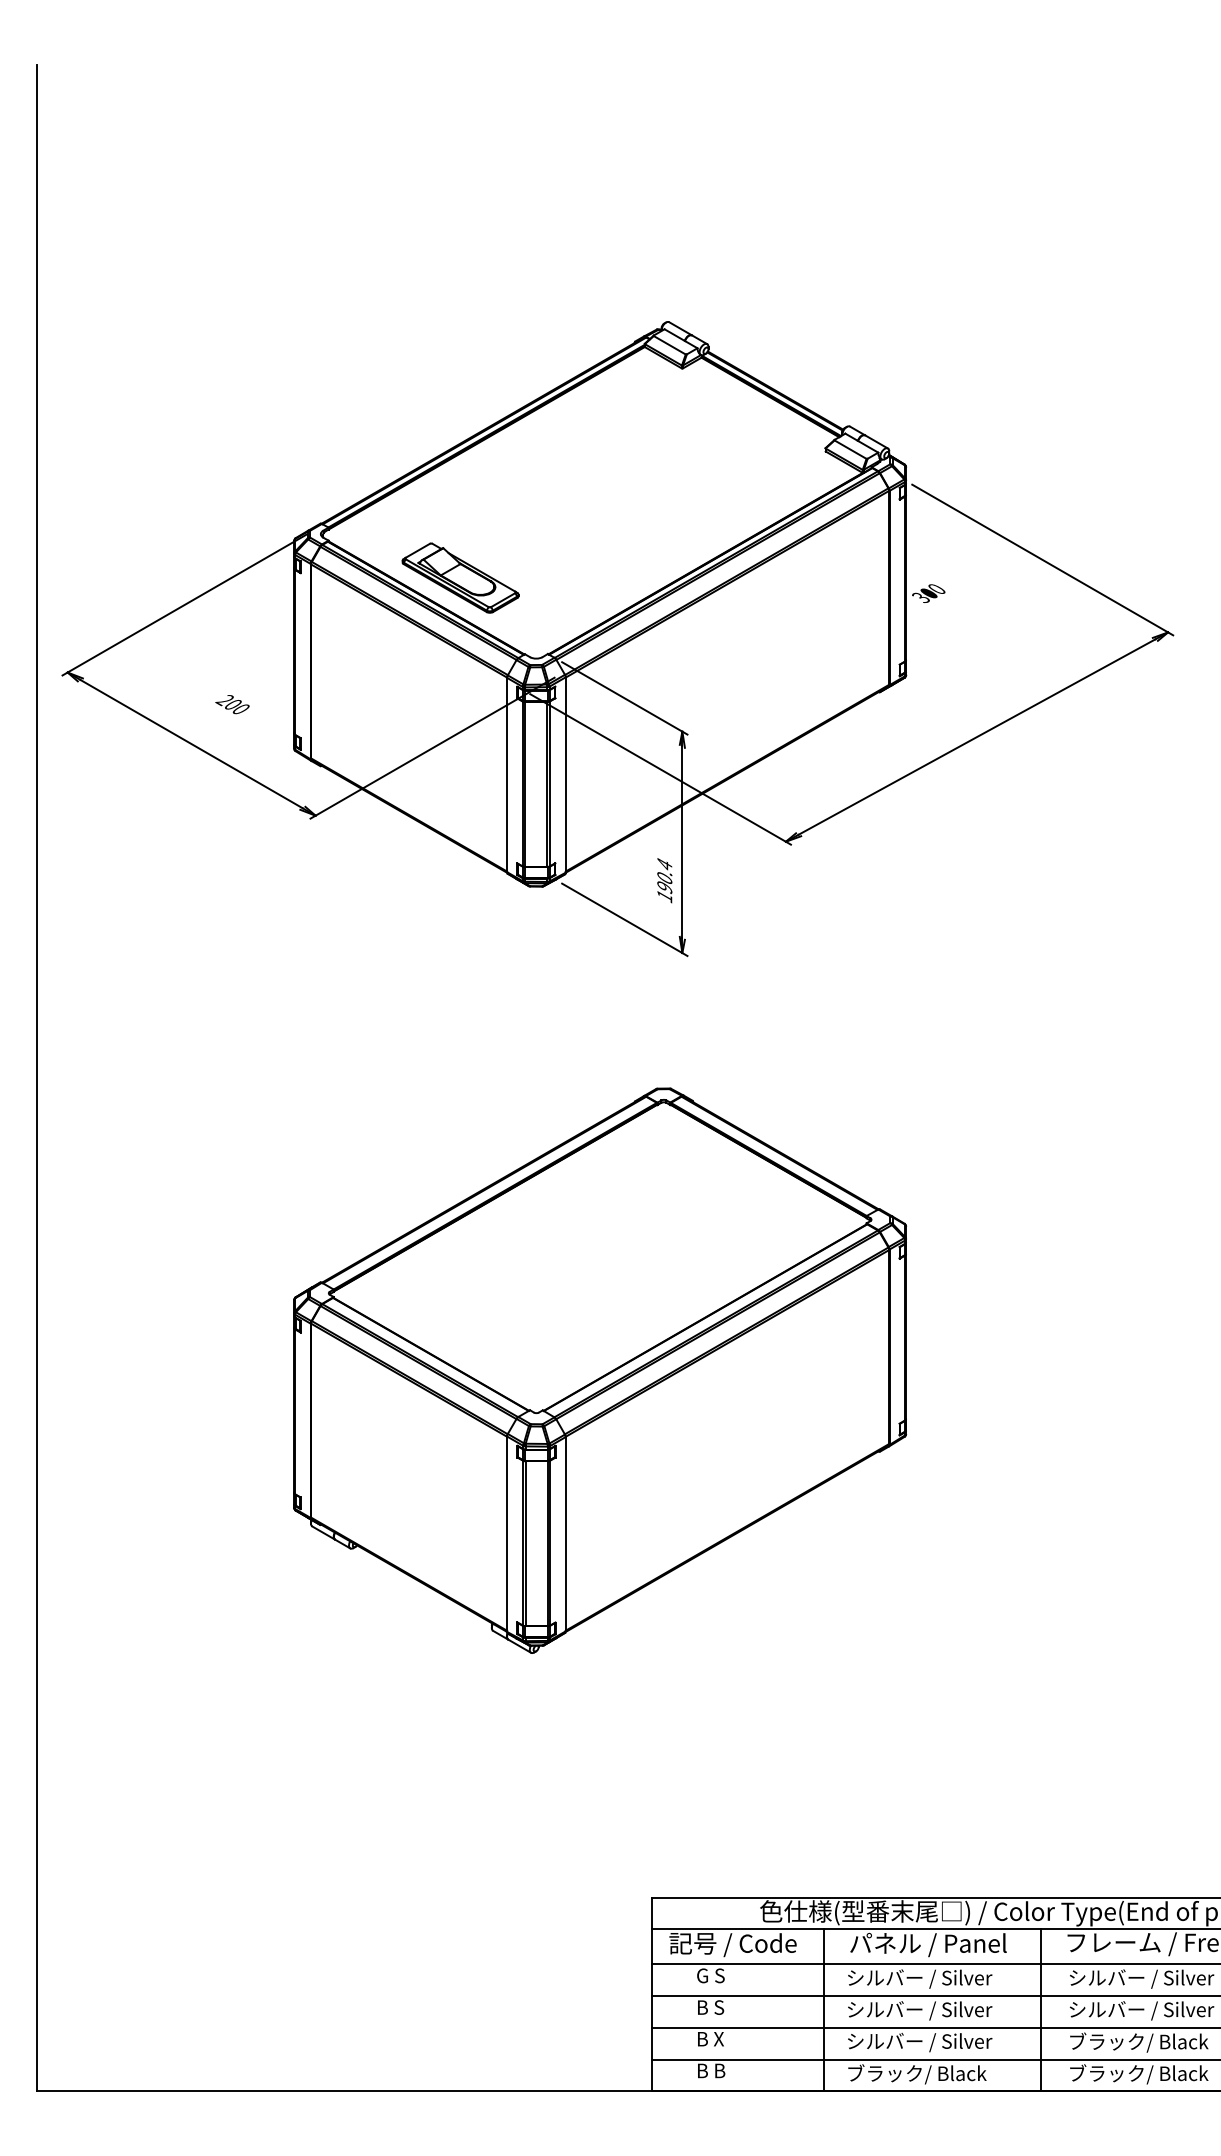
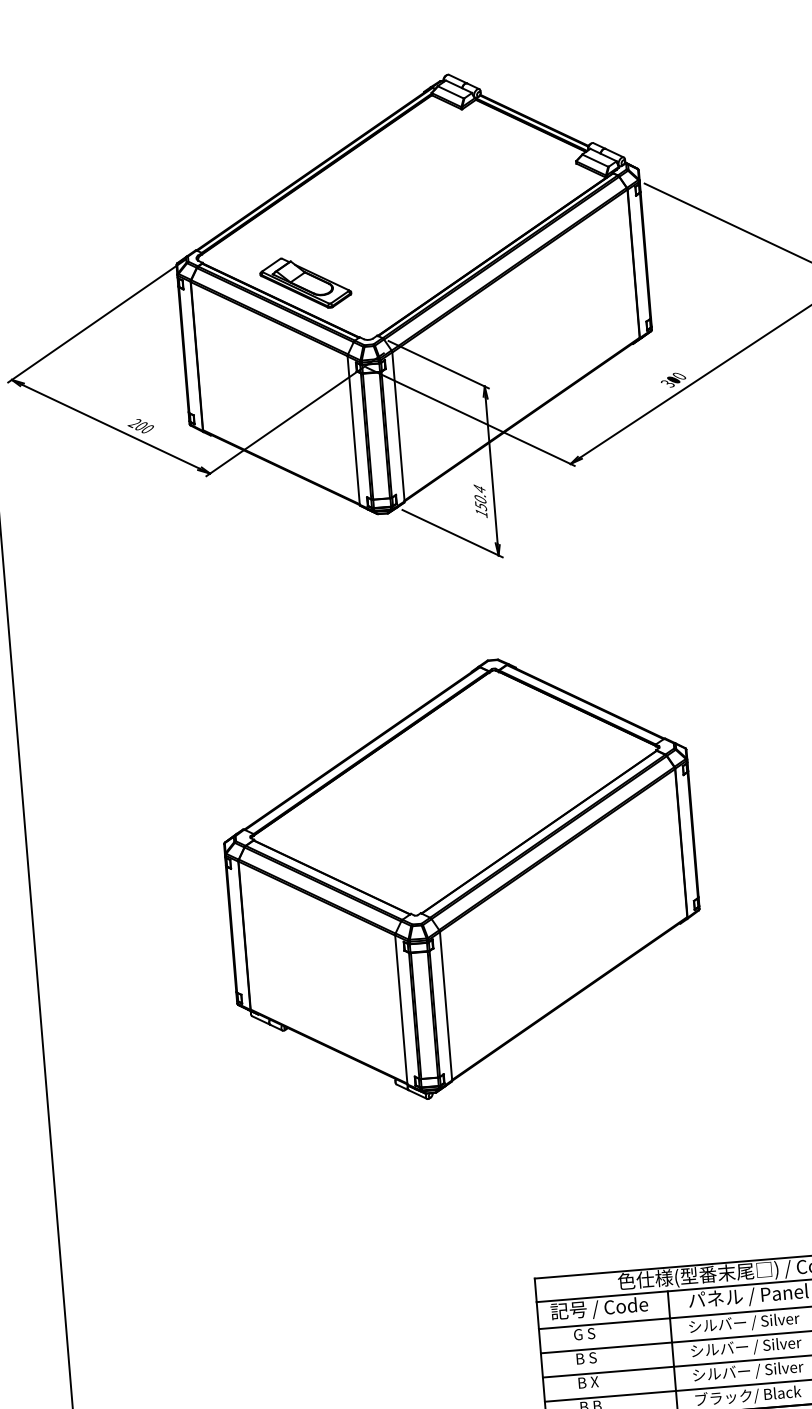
text: (928, 593) -> (673, 380), moved
text: (232, 704) -> (140, 426), moved
text: (664, 887) -> (480, 506), 190.4 -> 150.4

